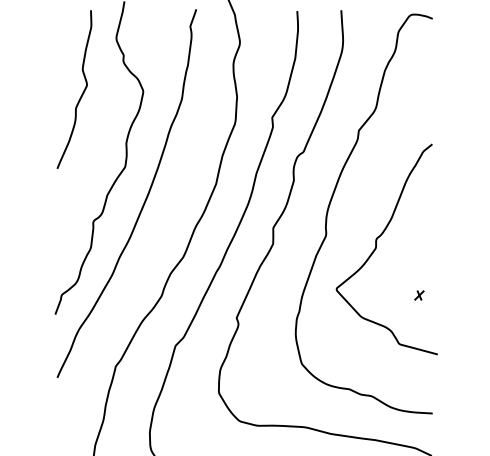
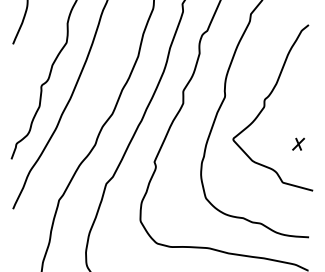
part: (419, 295) -> (298, 144), size x1.67

